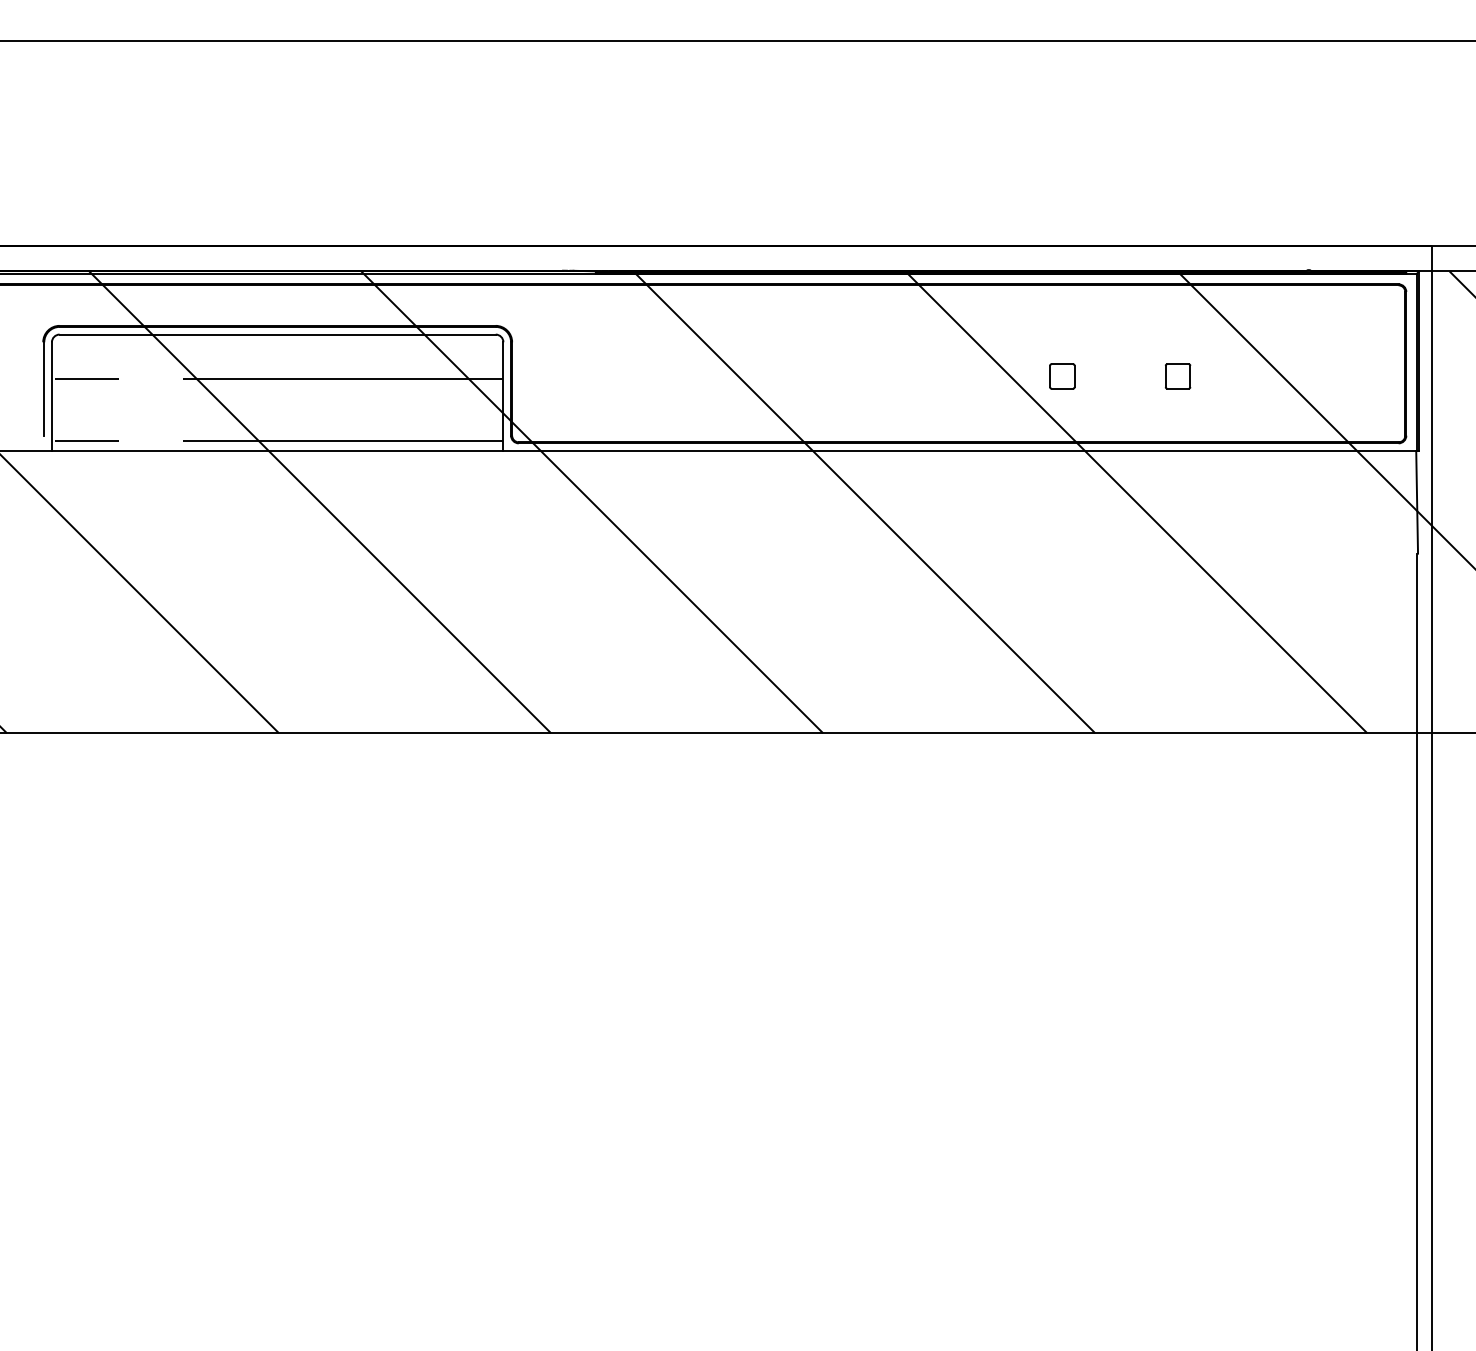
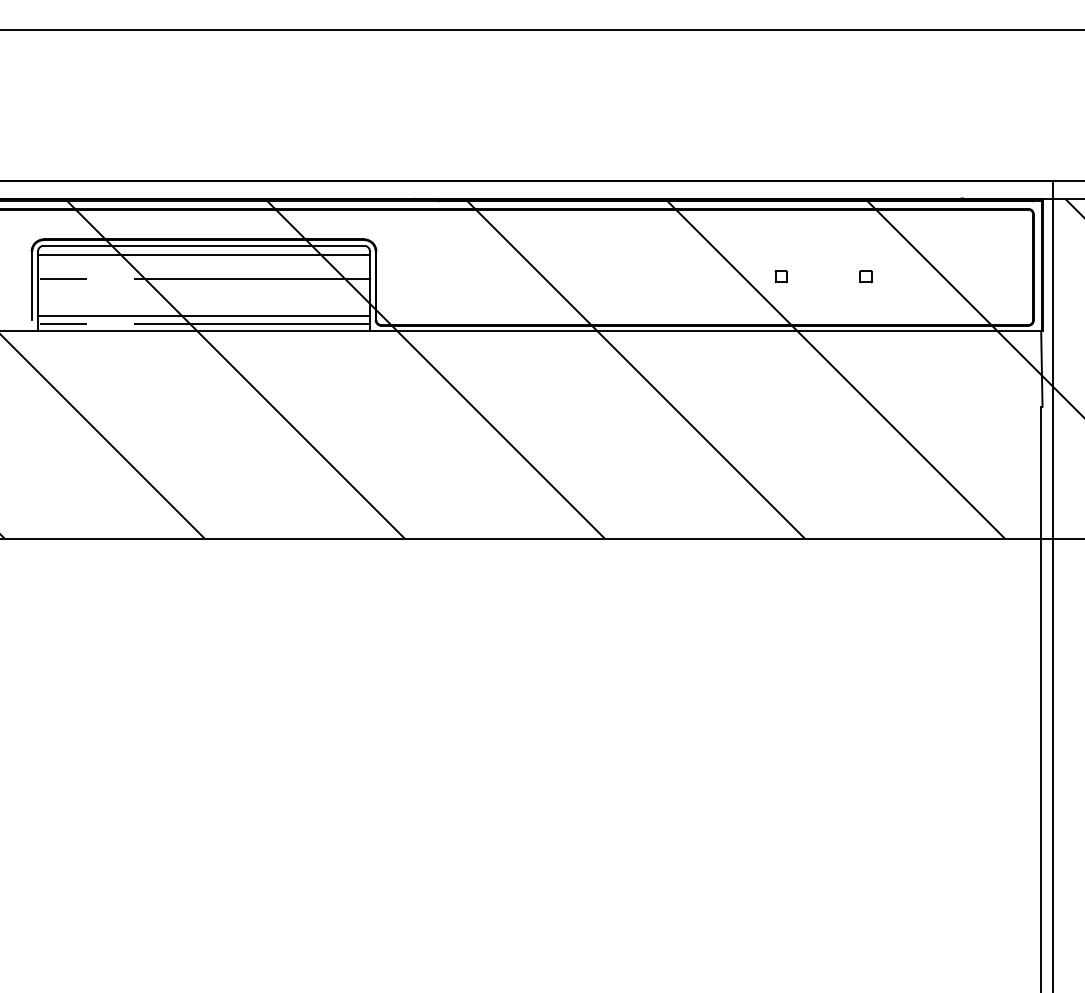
line: (277, 347) -> (203, 255), added
part: (1062, 376) -> (781, 276), size x0.62
part: (1177, 376) -> (865, 276), size x0.62
line: (277, 430) -> (203, 316), added

